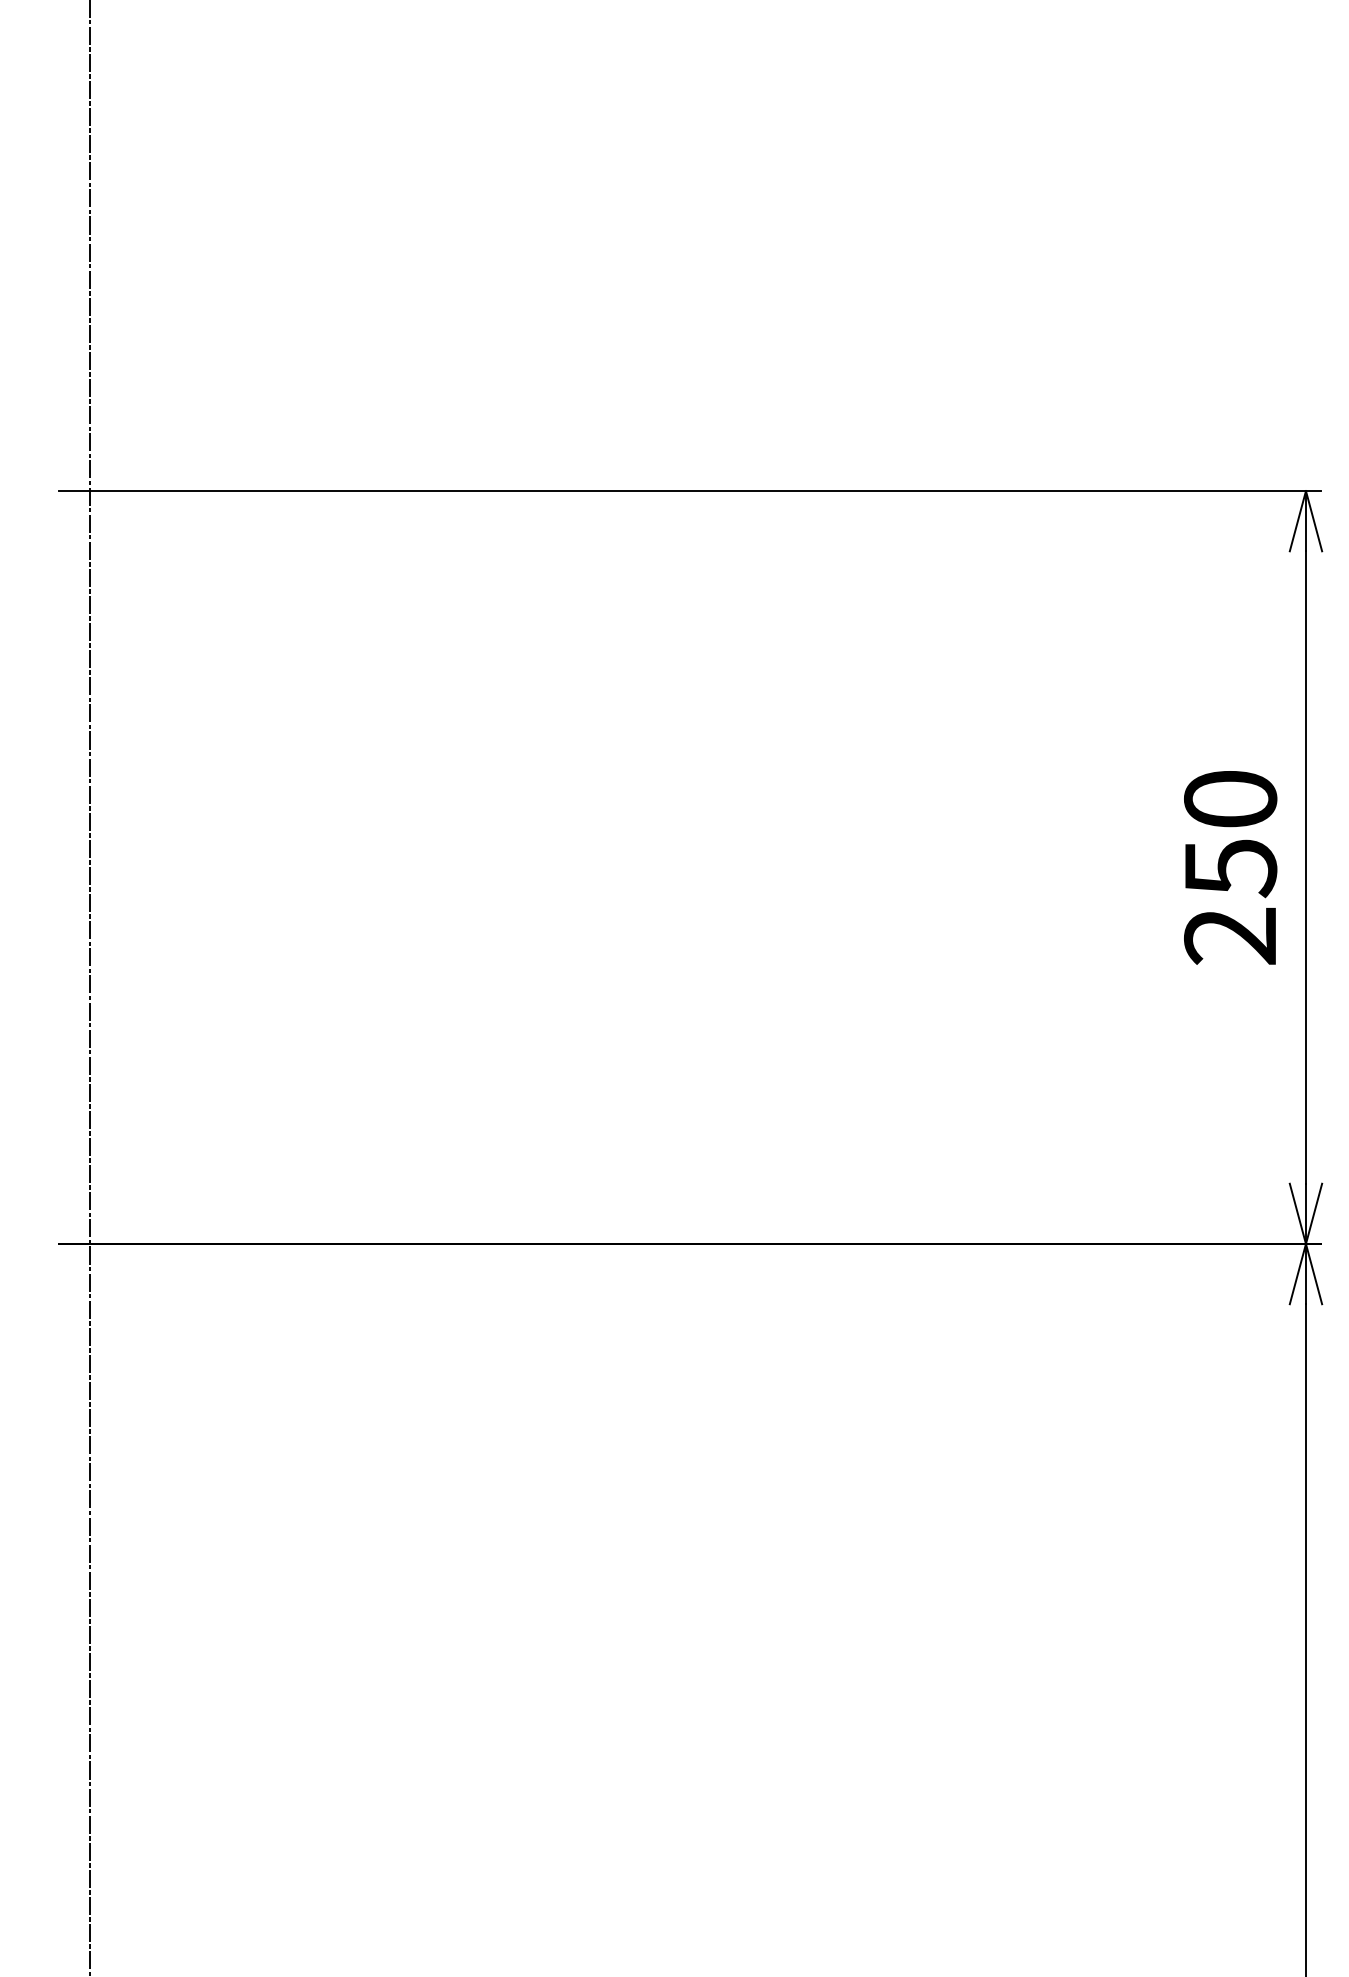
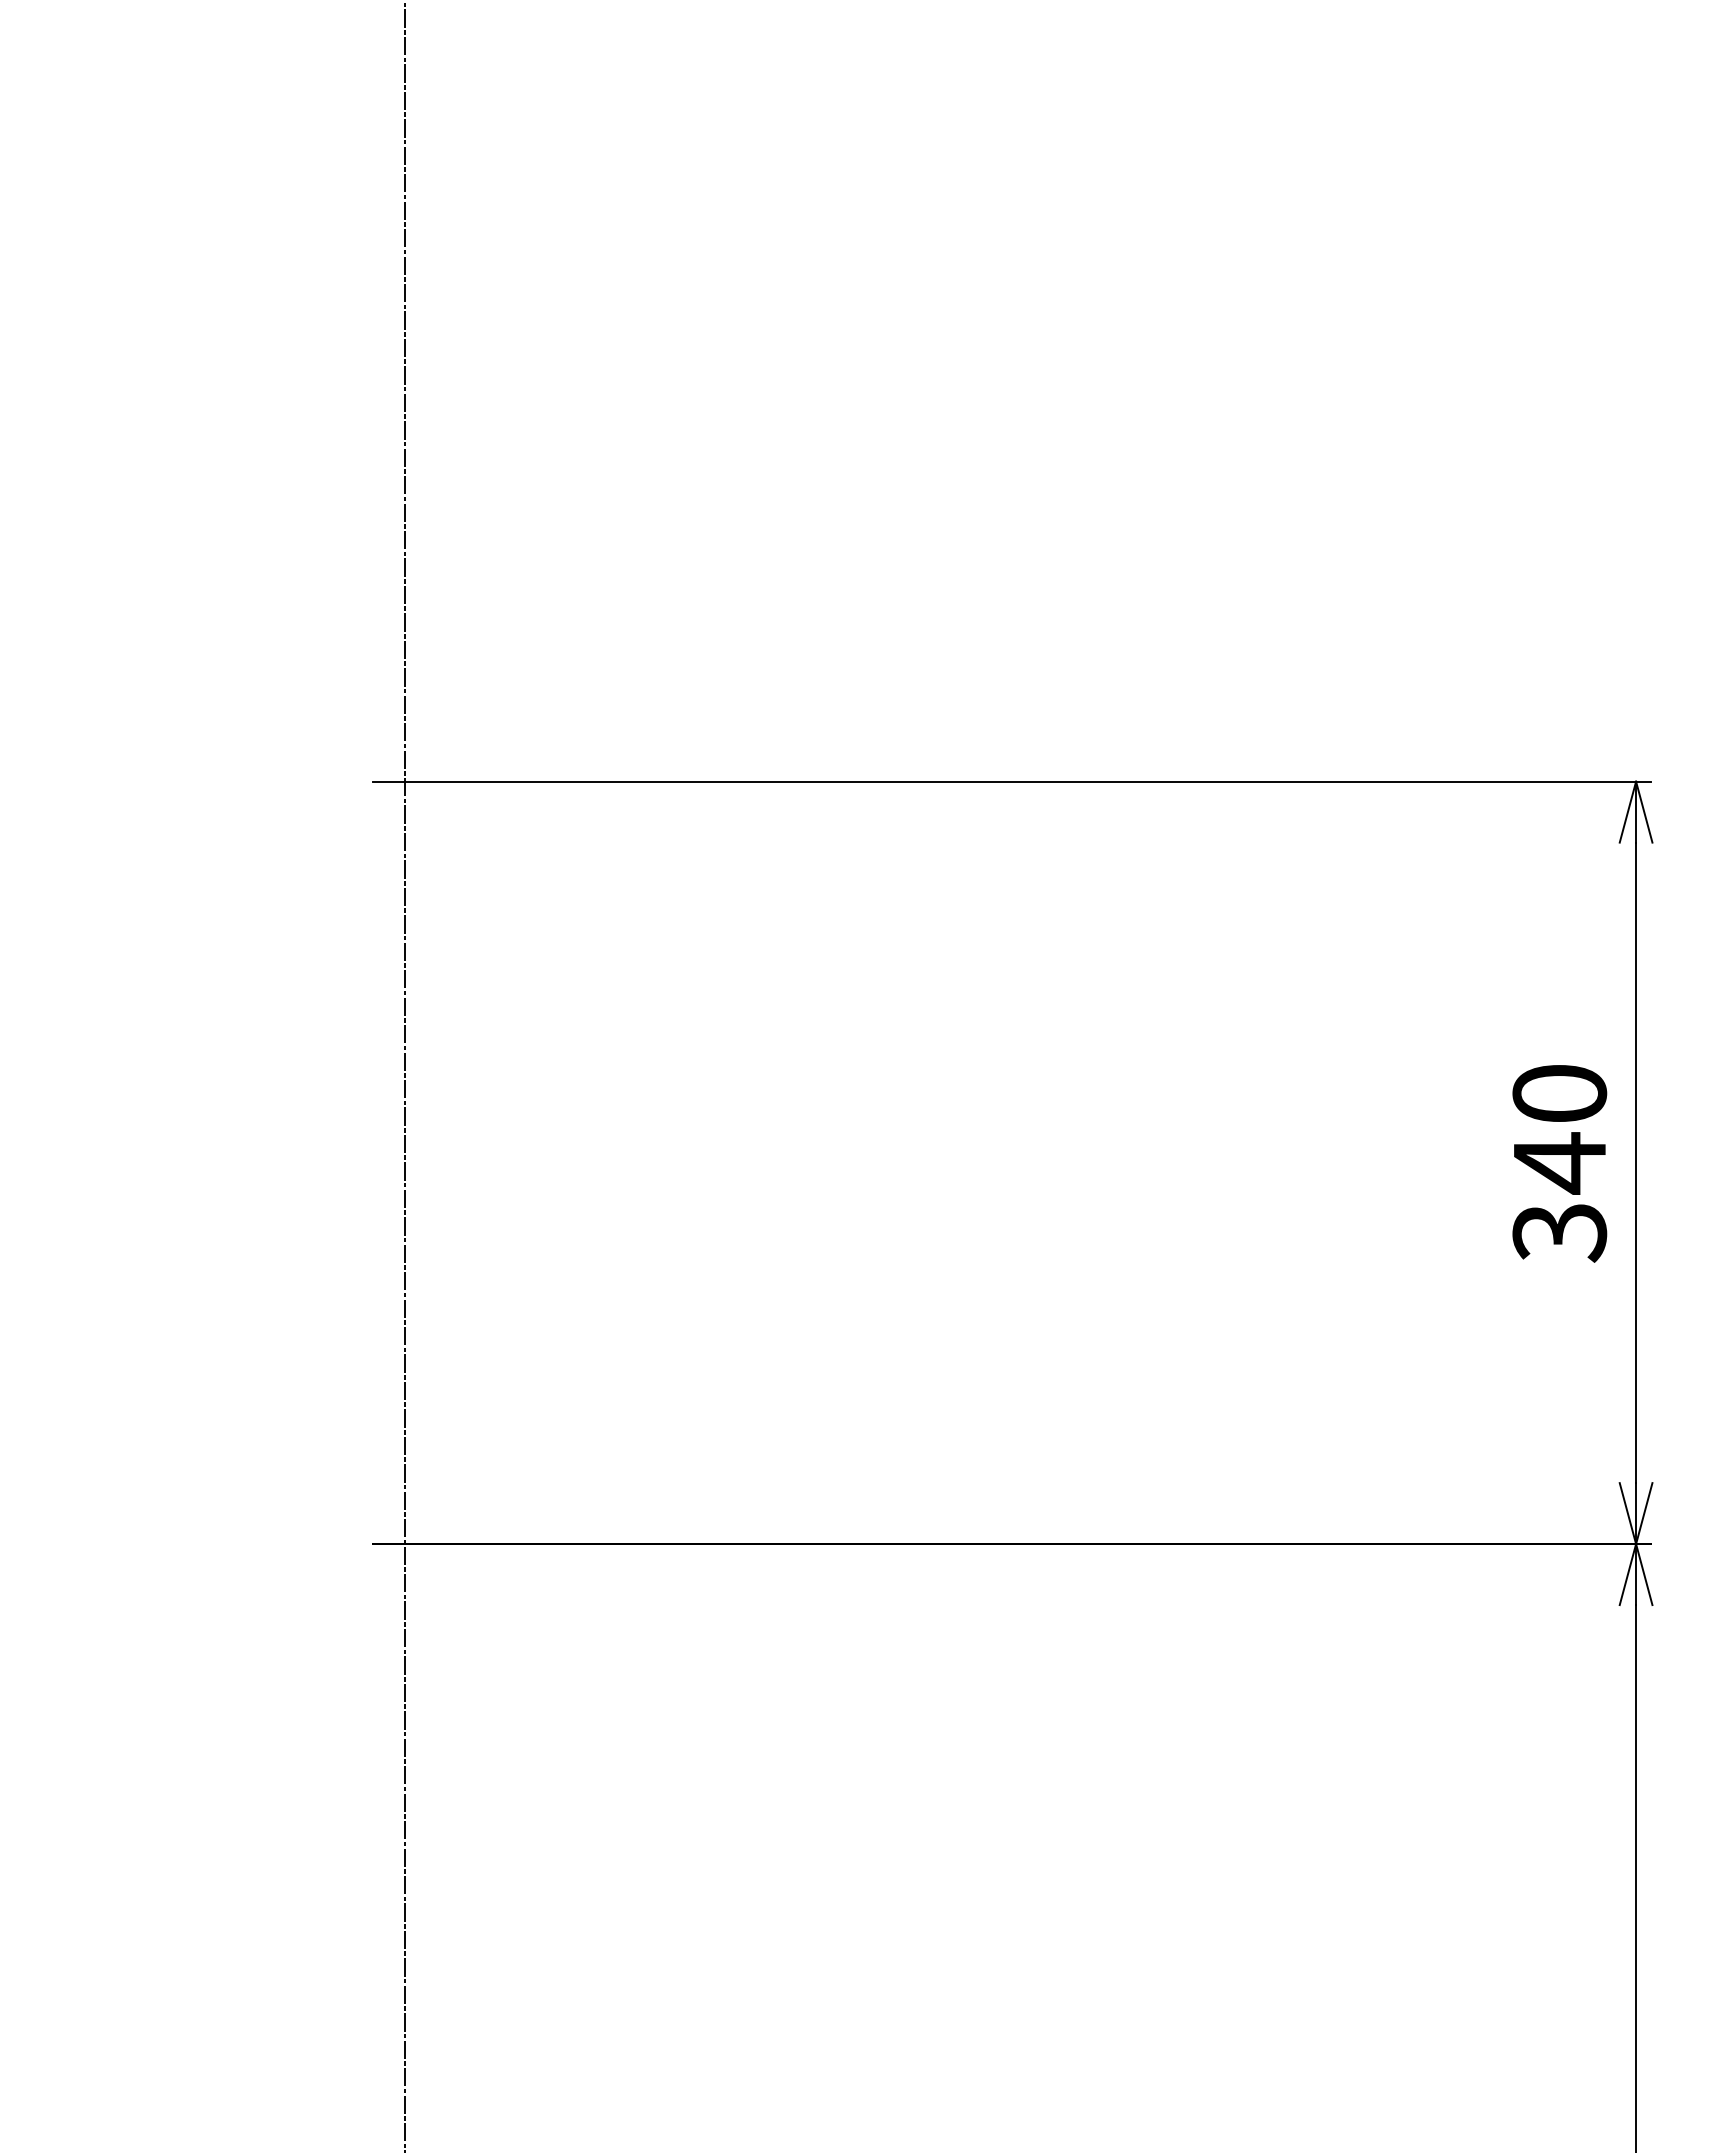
text: (1230, 901) -> (1559, 1197), 250 -> 340

